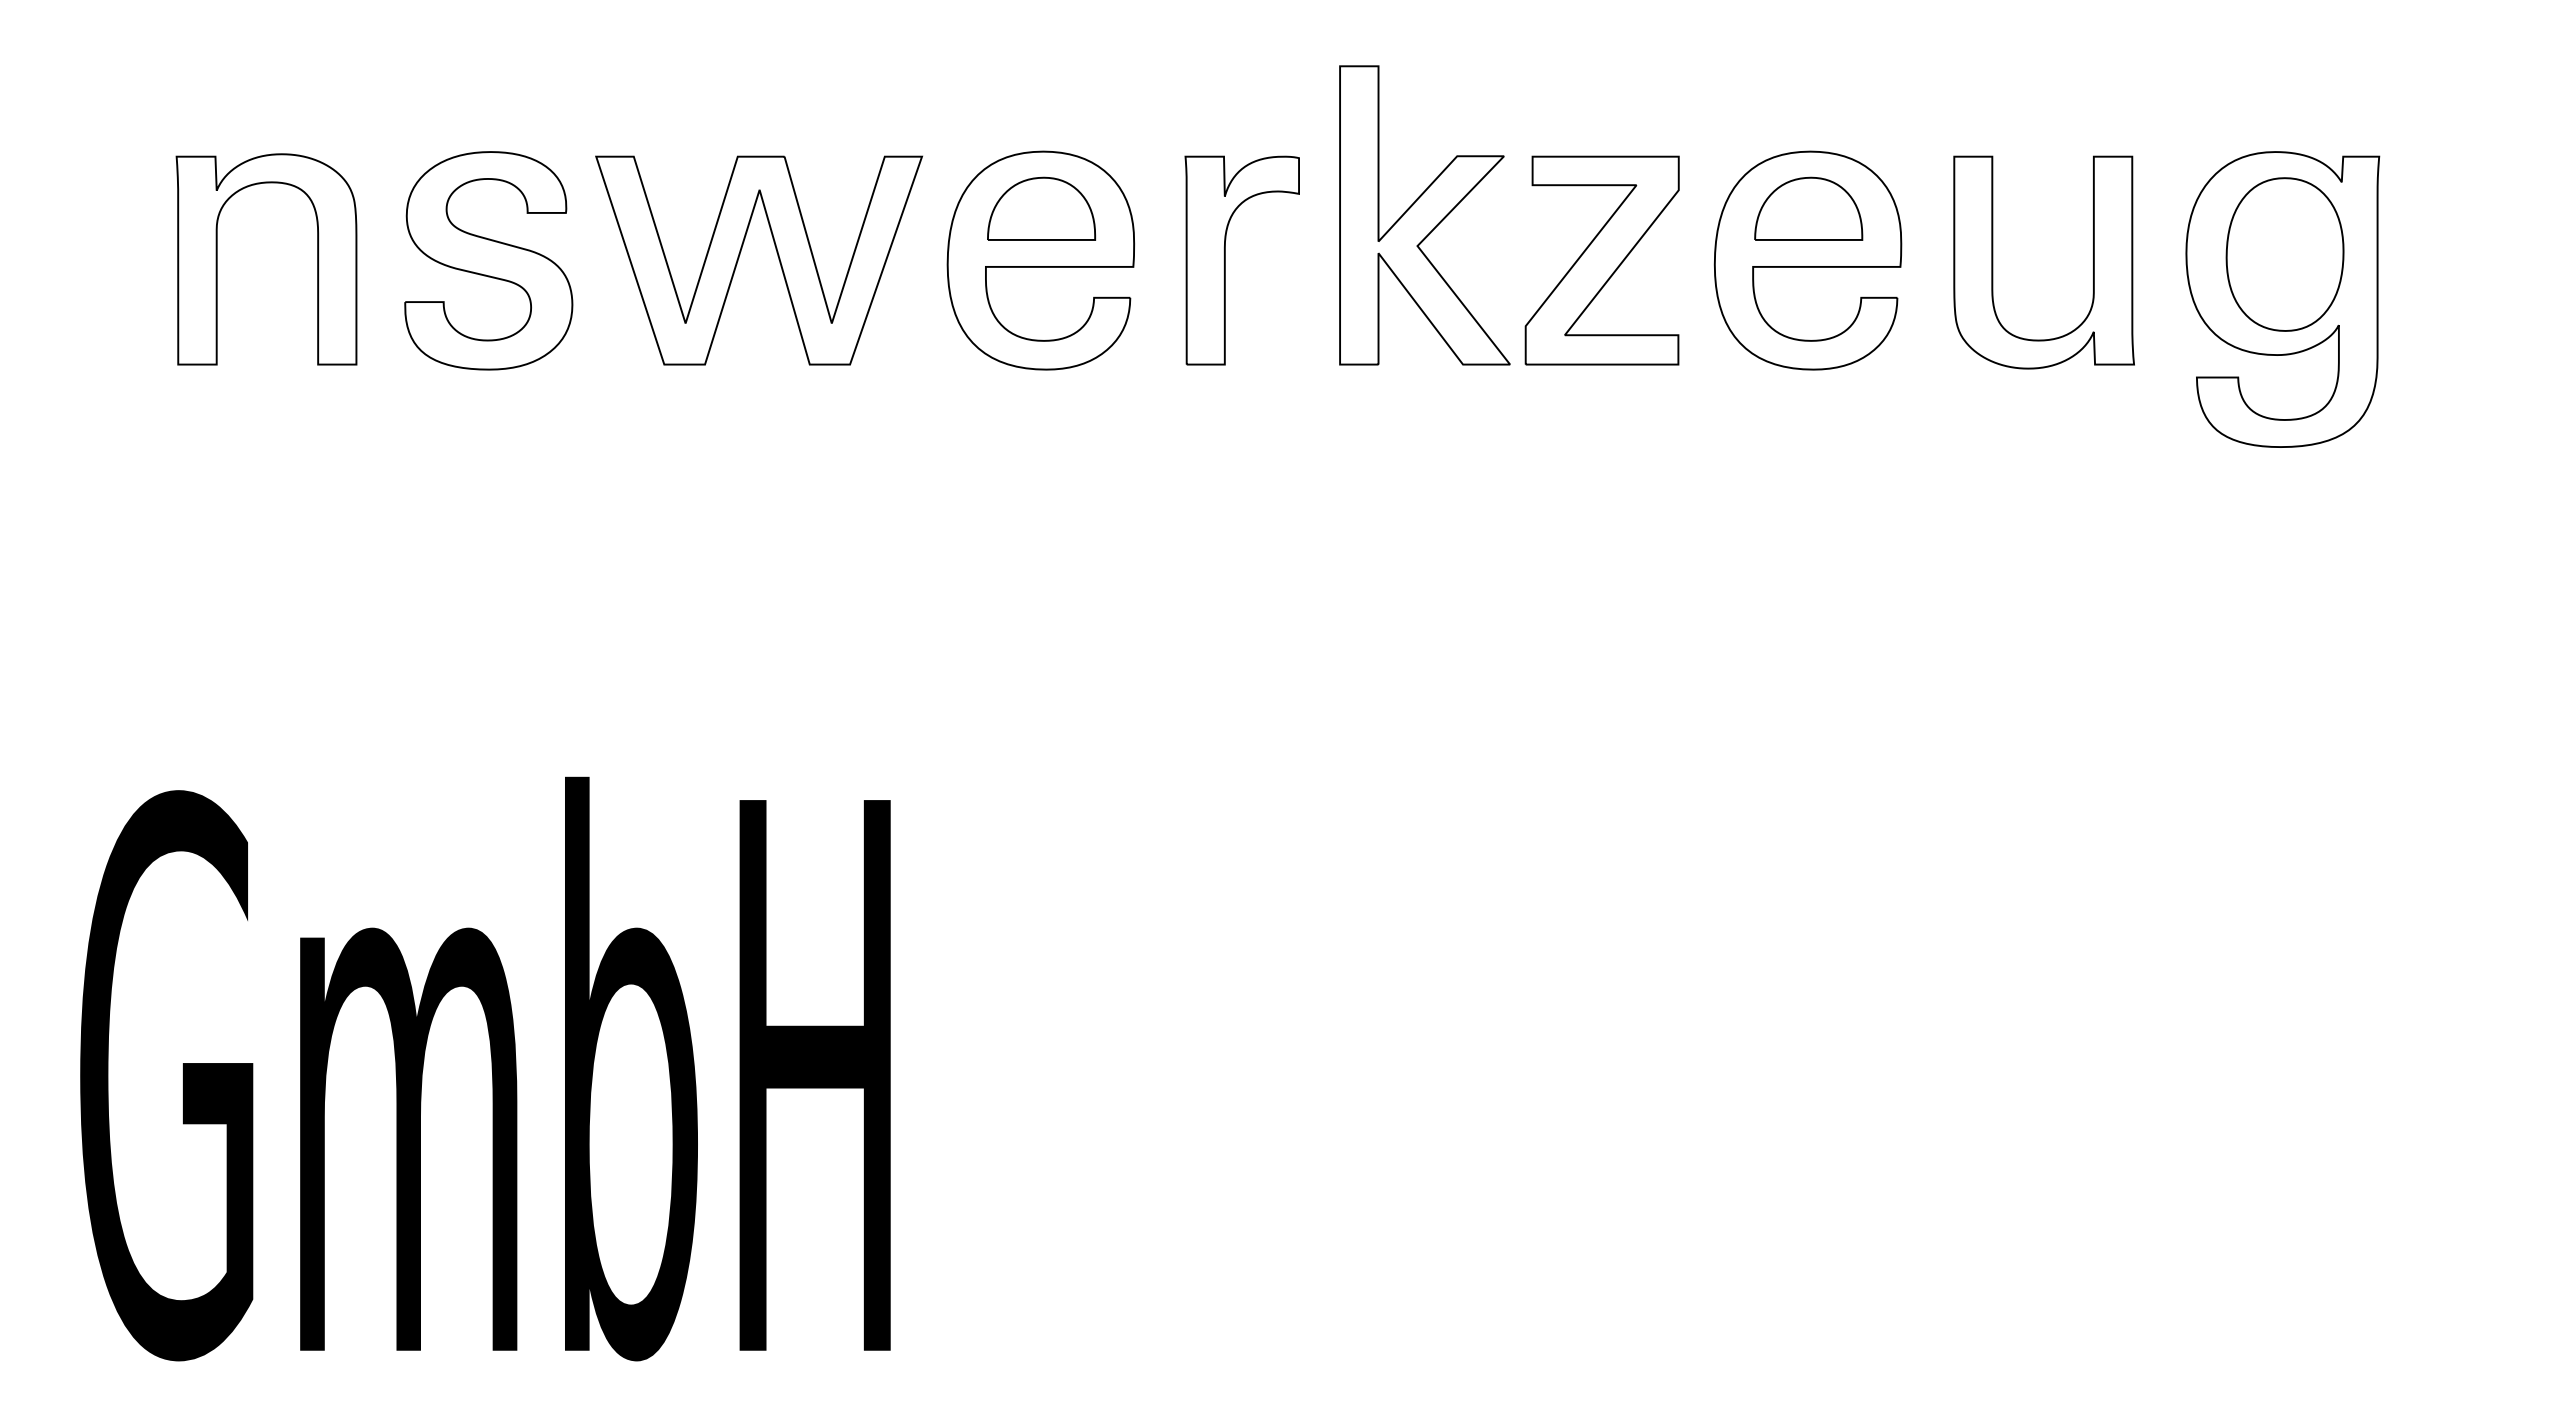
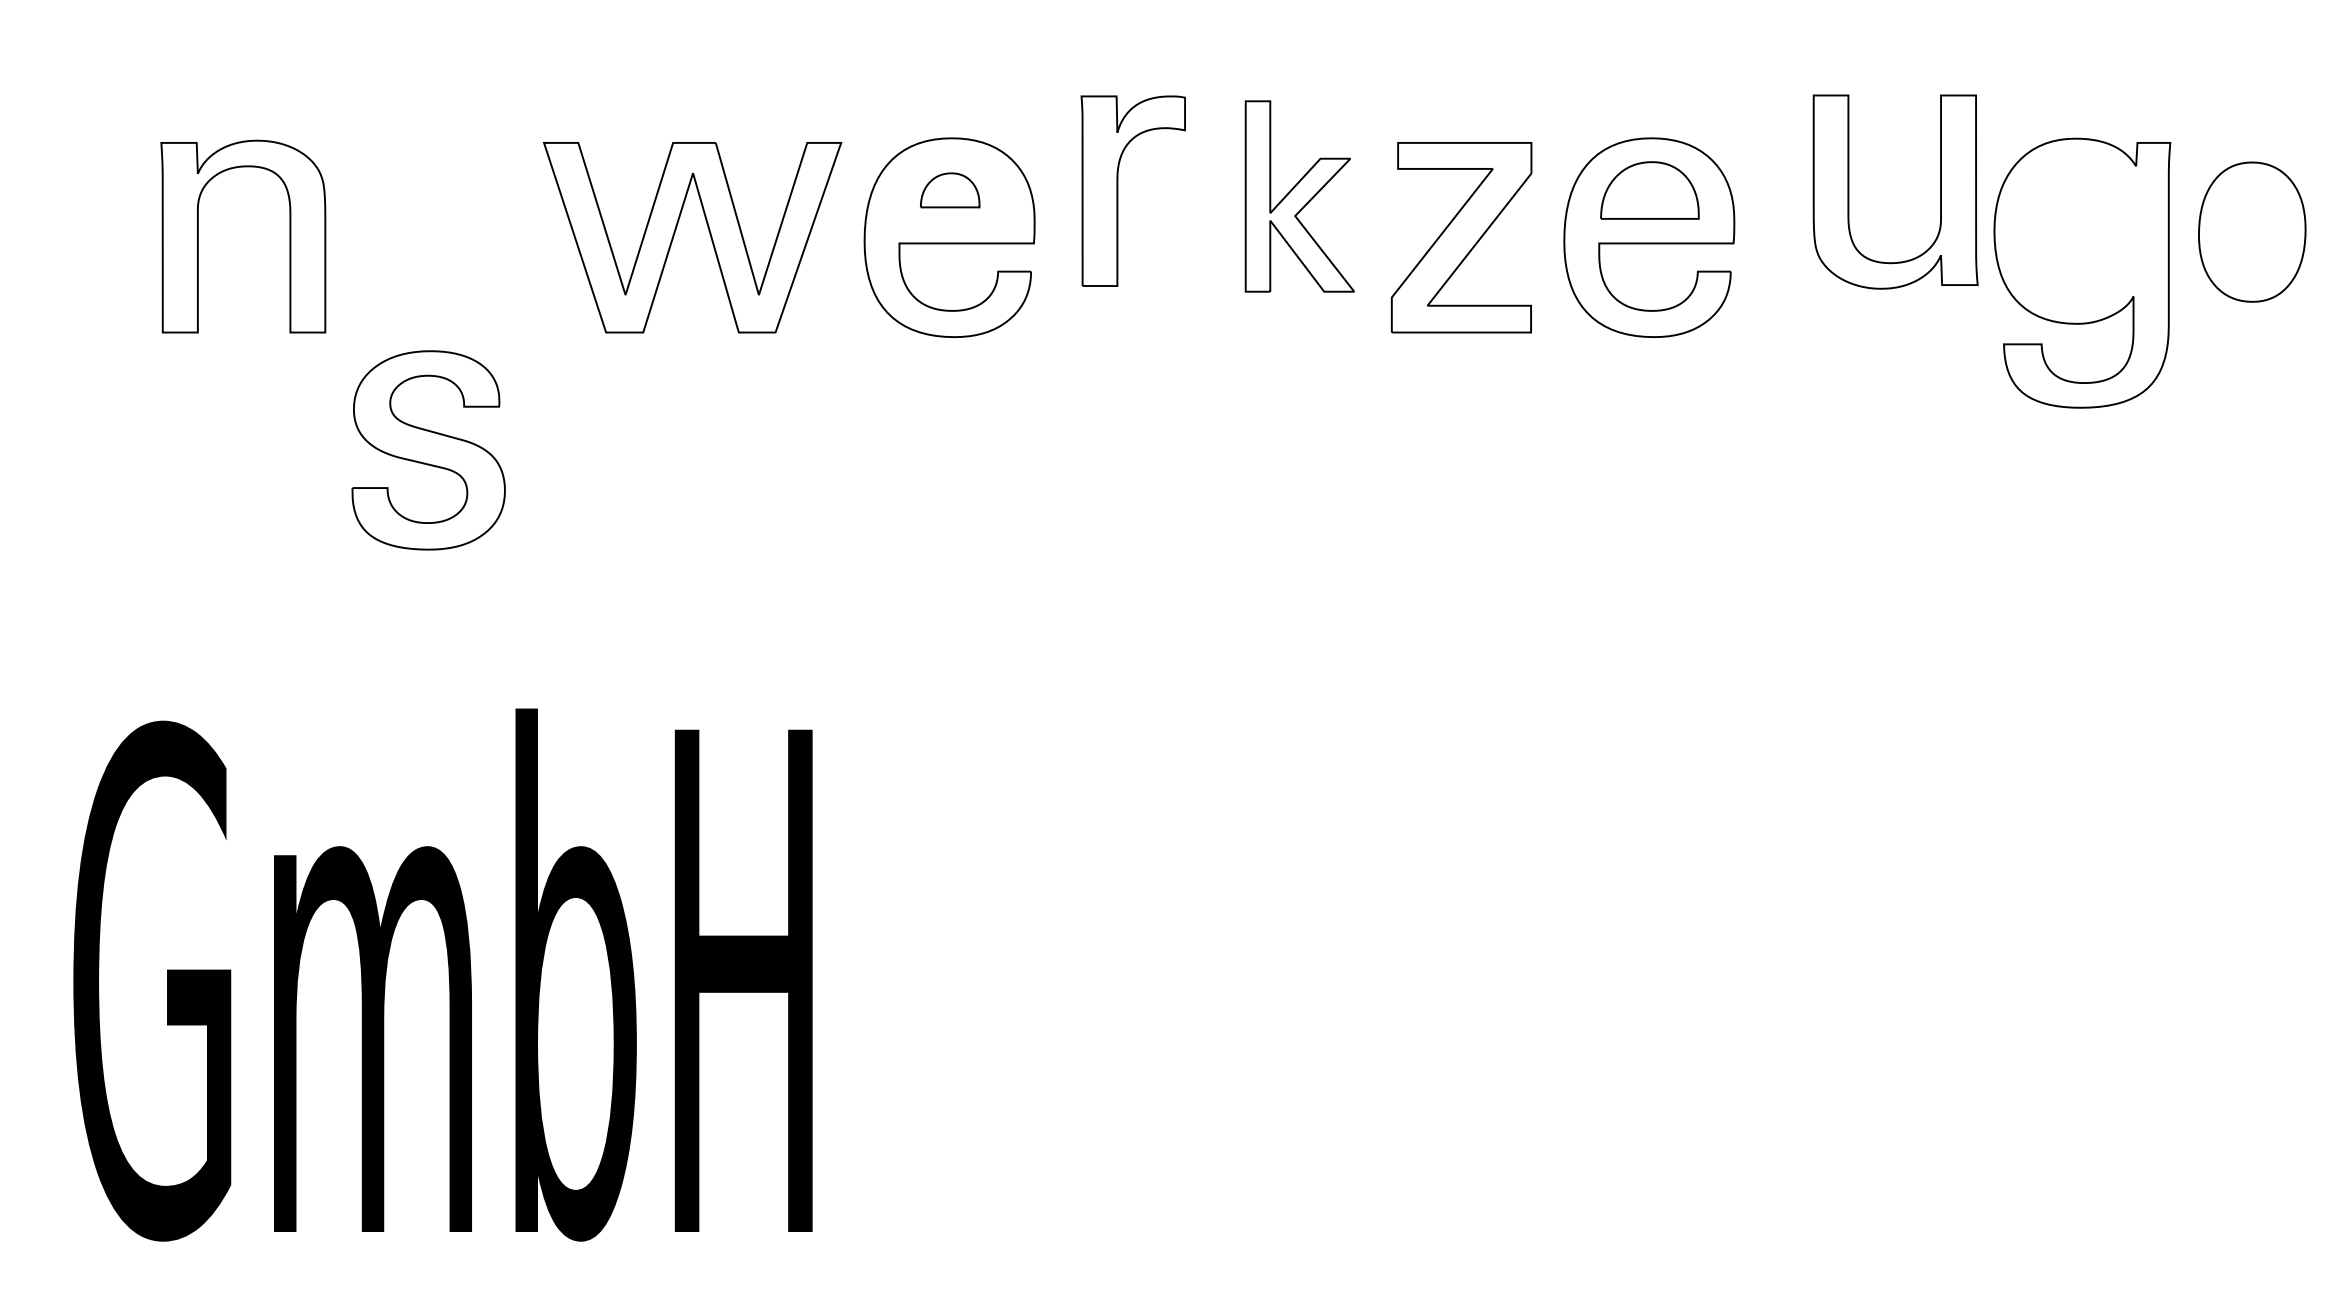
part: (1041, 208) -> (950, 190), size x0.6
part: (1424, 215) -> (1299, 196), size x0.7
part: (2284, 254) -> (2251, 232), moved
part: (488, 260) -> (428, 450), moved
part: (1225, 260) -> (1117, 191), moved
part: (1993, 262) -> (1849, 191), moved

